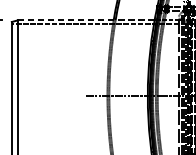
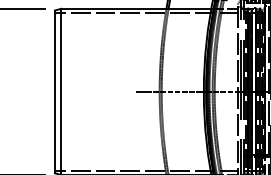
line: (85, 20) -> (135, 8), dashed -> solid

